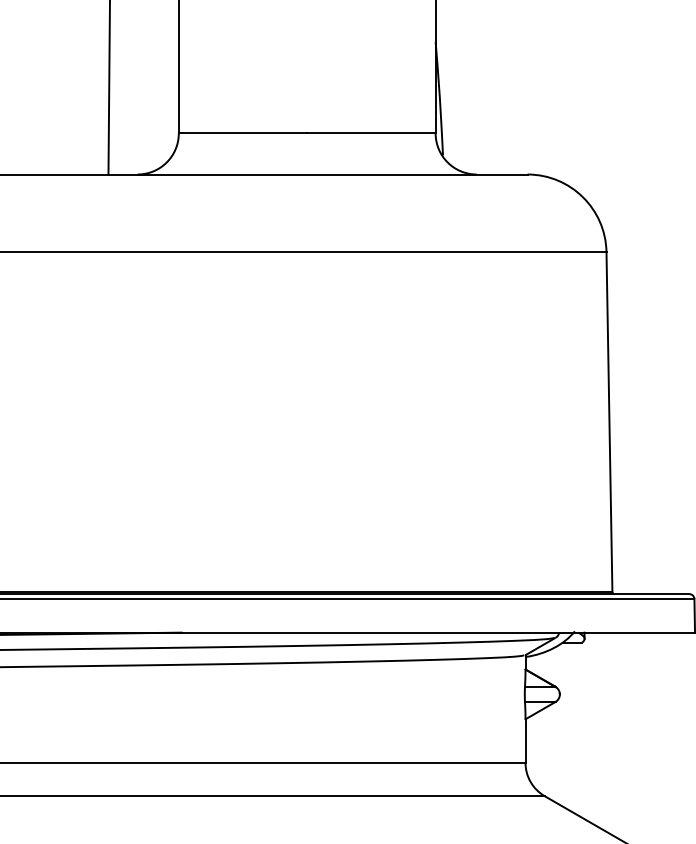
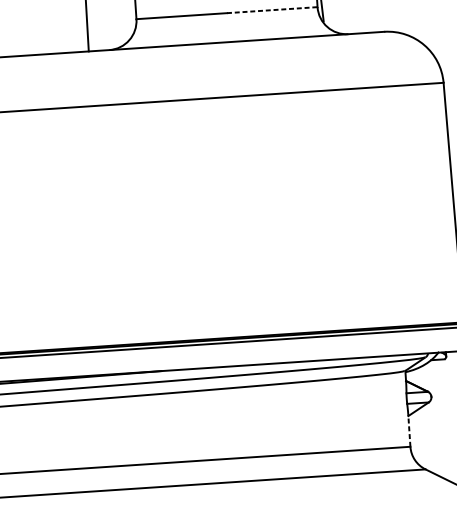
line: (371, 133) -> (272, 10), solid -> dashed
line: (525, 741) -> (409, 431), solid -> dashed

